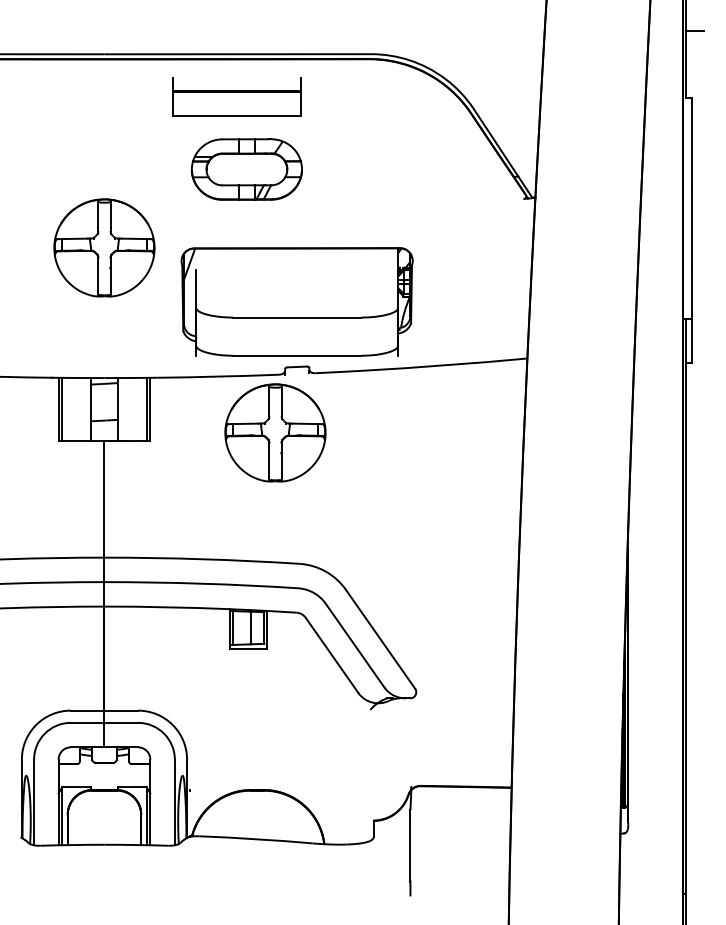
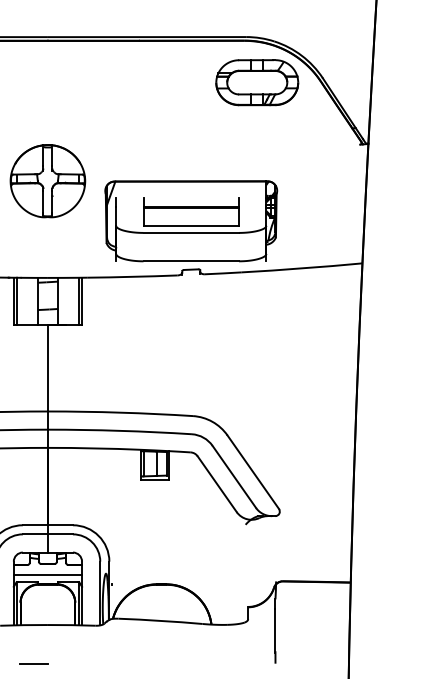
part: (236, 96) -> (190, 211), moved
part: (246, 169) -> (256, 82), moved
part: (275, 432) -> (175, 318), removed
line: (104, 777) -> (47, 574), added
line: (85, 897) -> (33, 664), added

